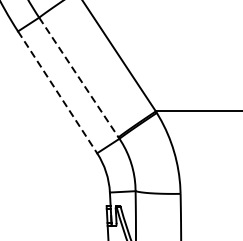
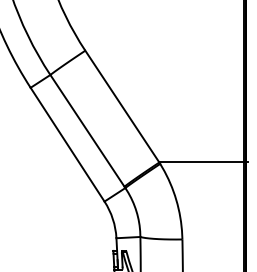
line: (78, 78) -> (87, 131), dashed -> solid
line: (57, 92) -> (67, 144), dashed -> solid

